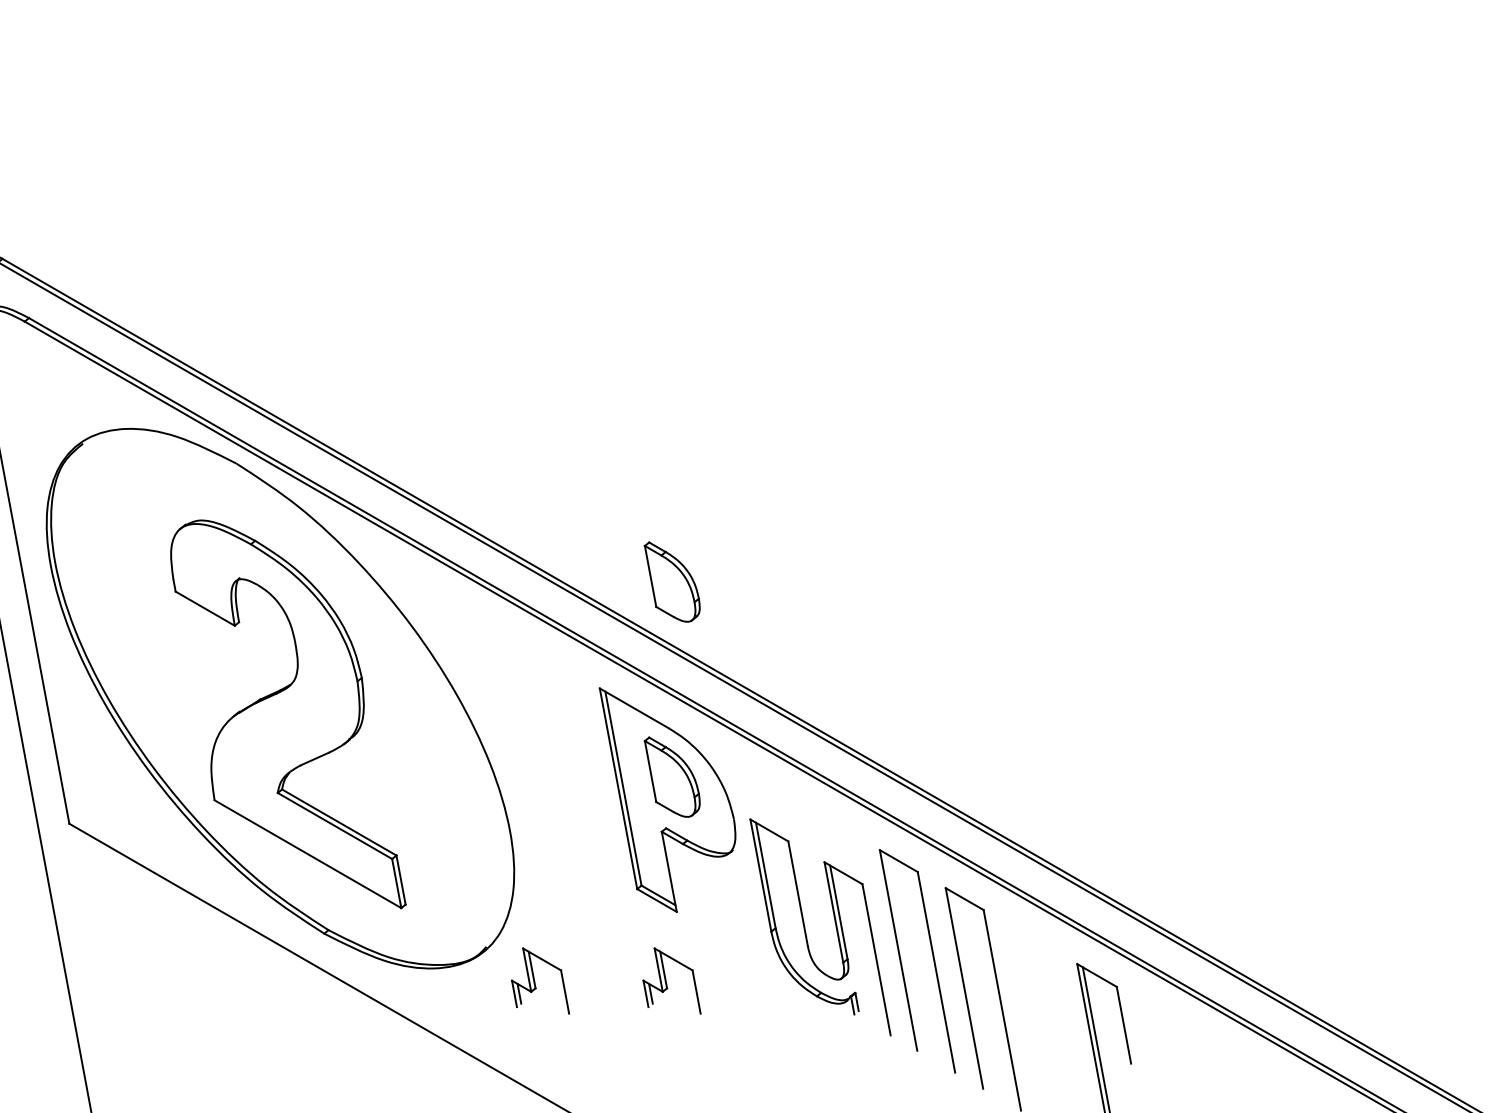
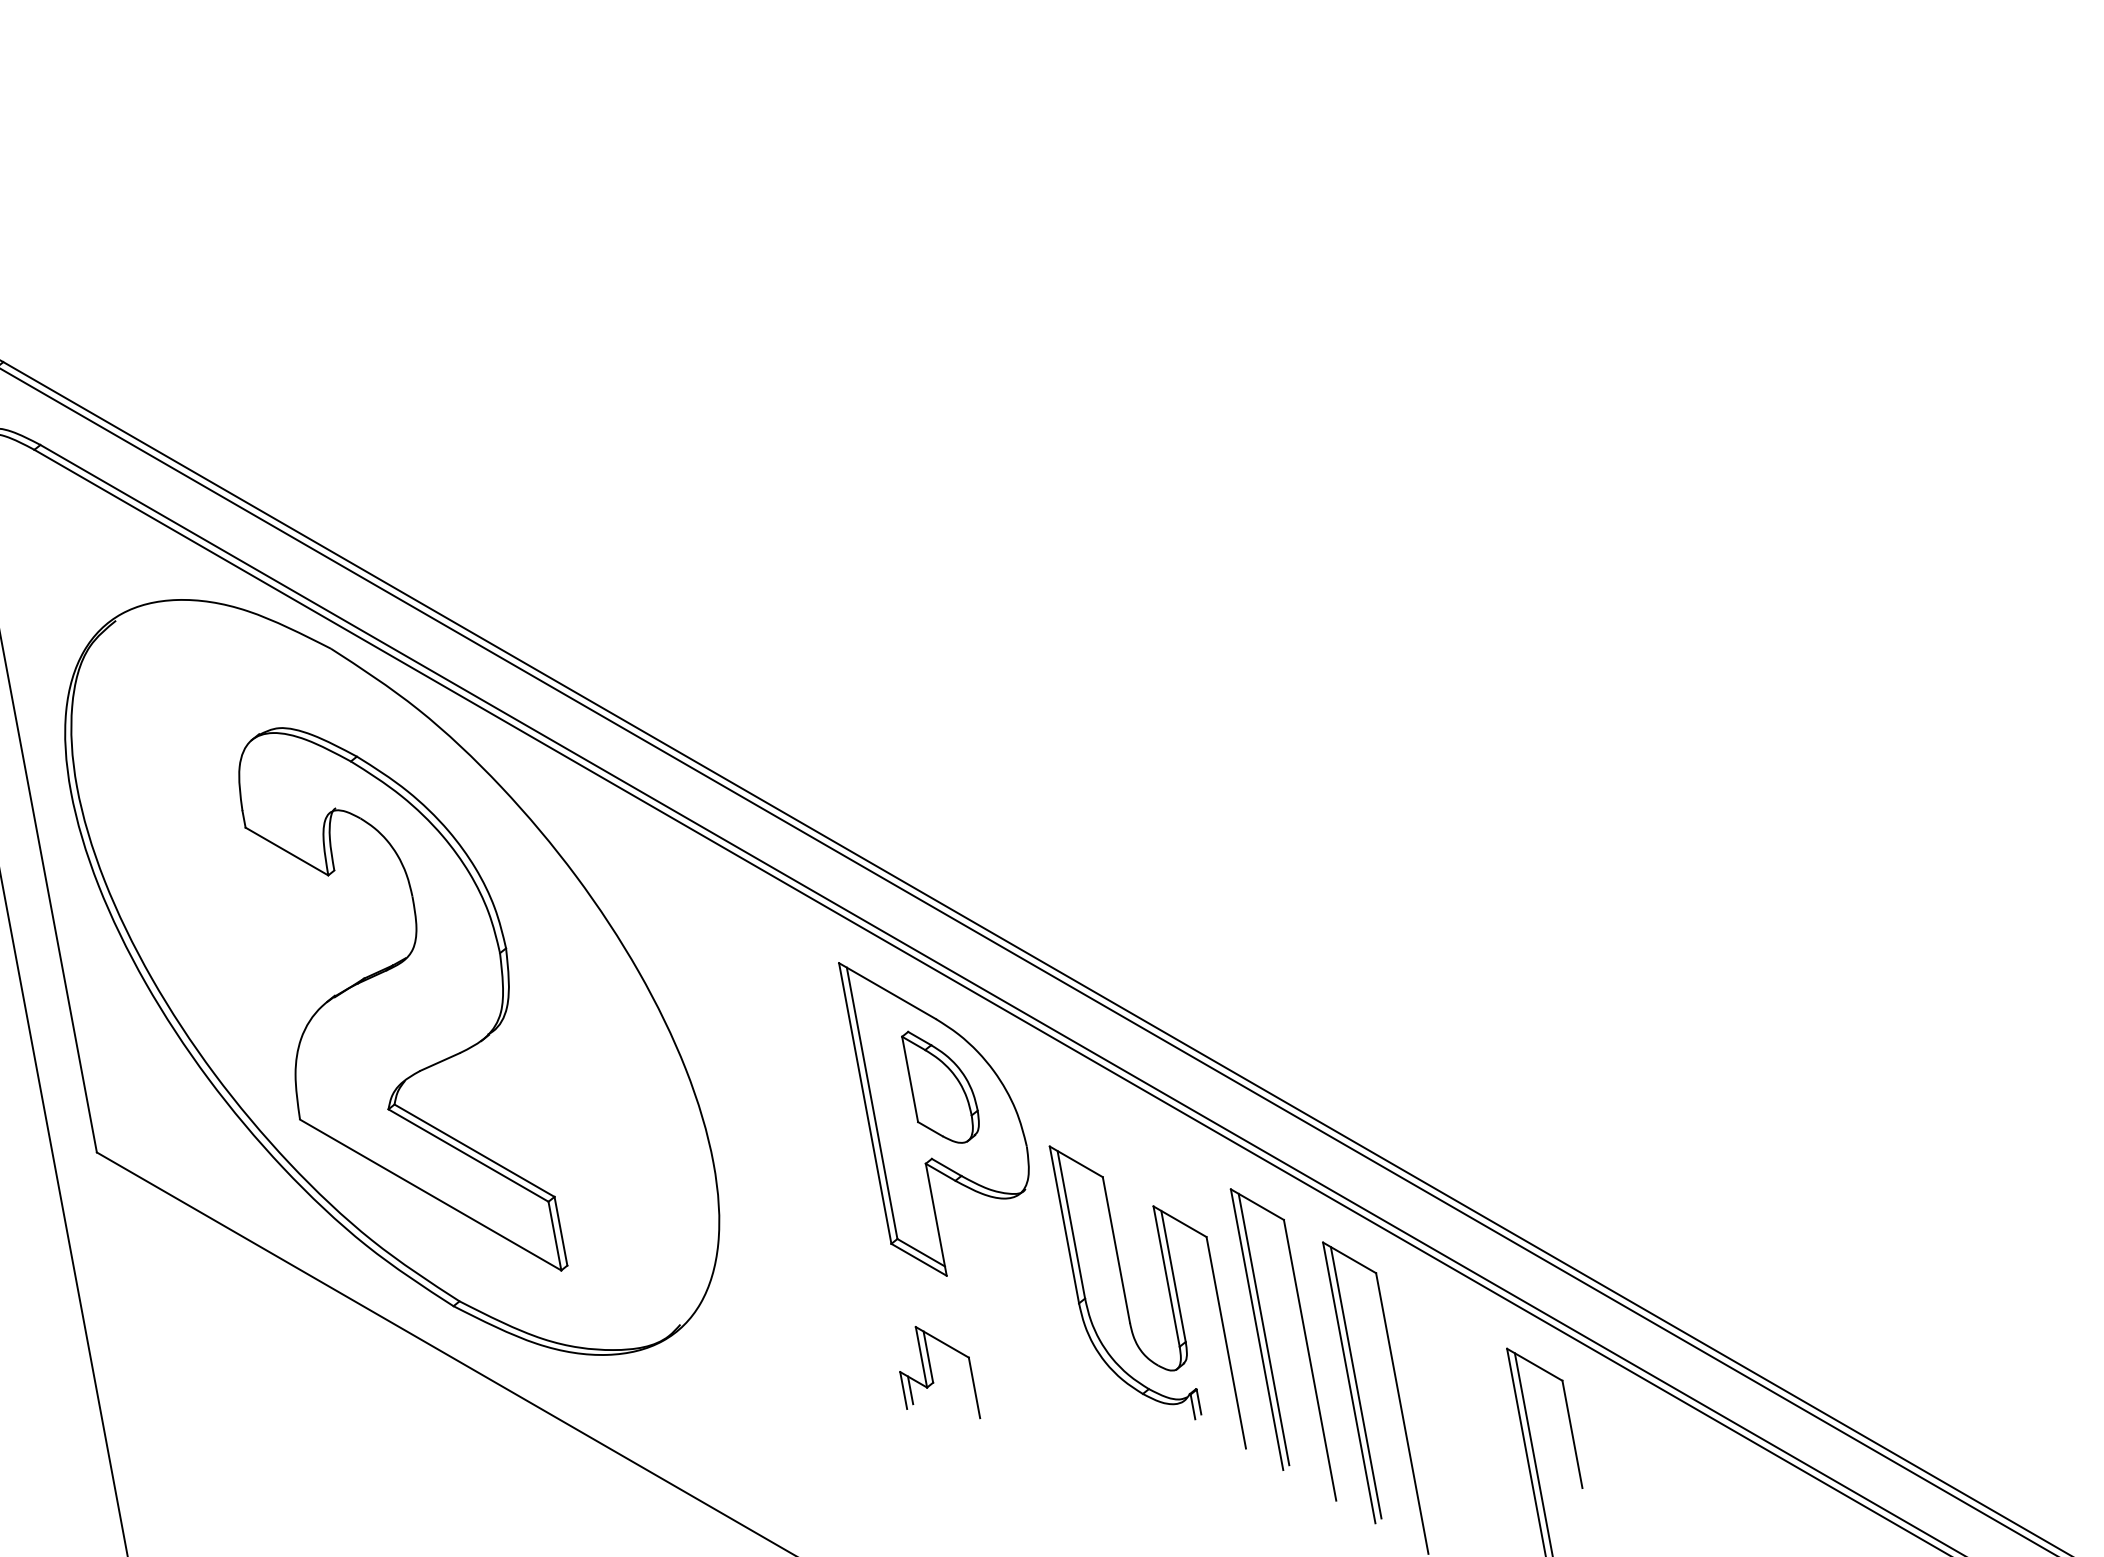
part: (672, 581) -> (940, 813), removed
line: (903, 950) -> (1263, 1329), added
part: (535, 981) -> (748, 1372), removed
line: (968, 988) -> (1355, 1382), added

